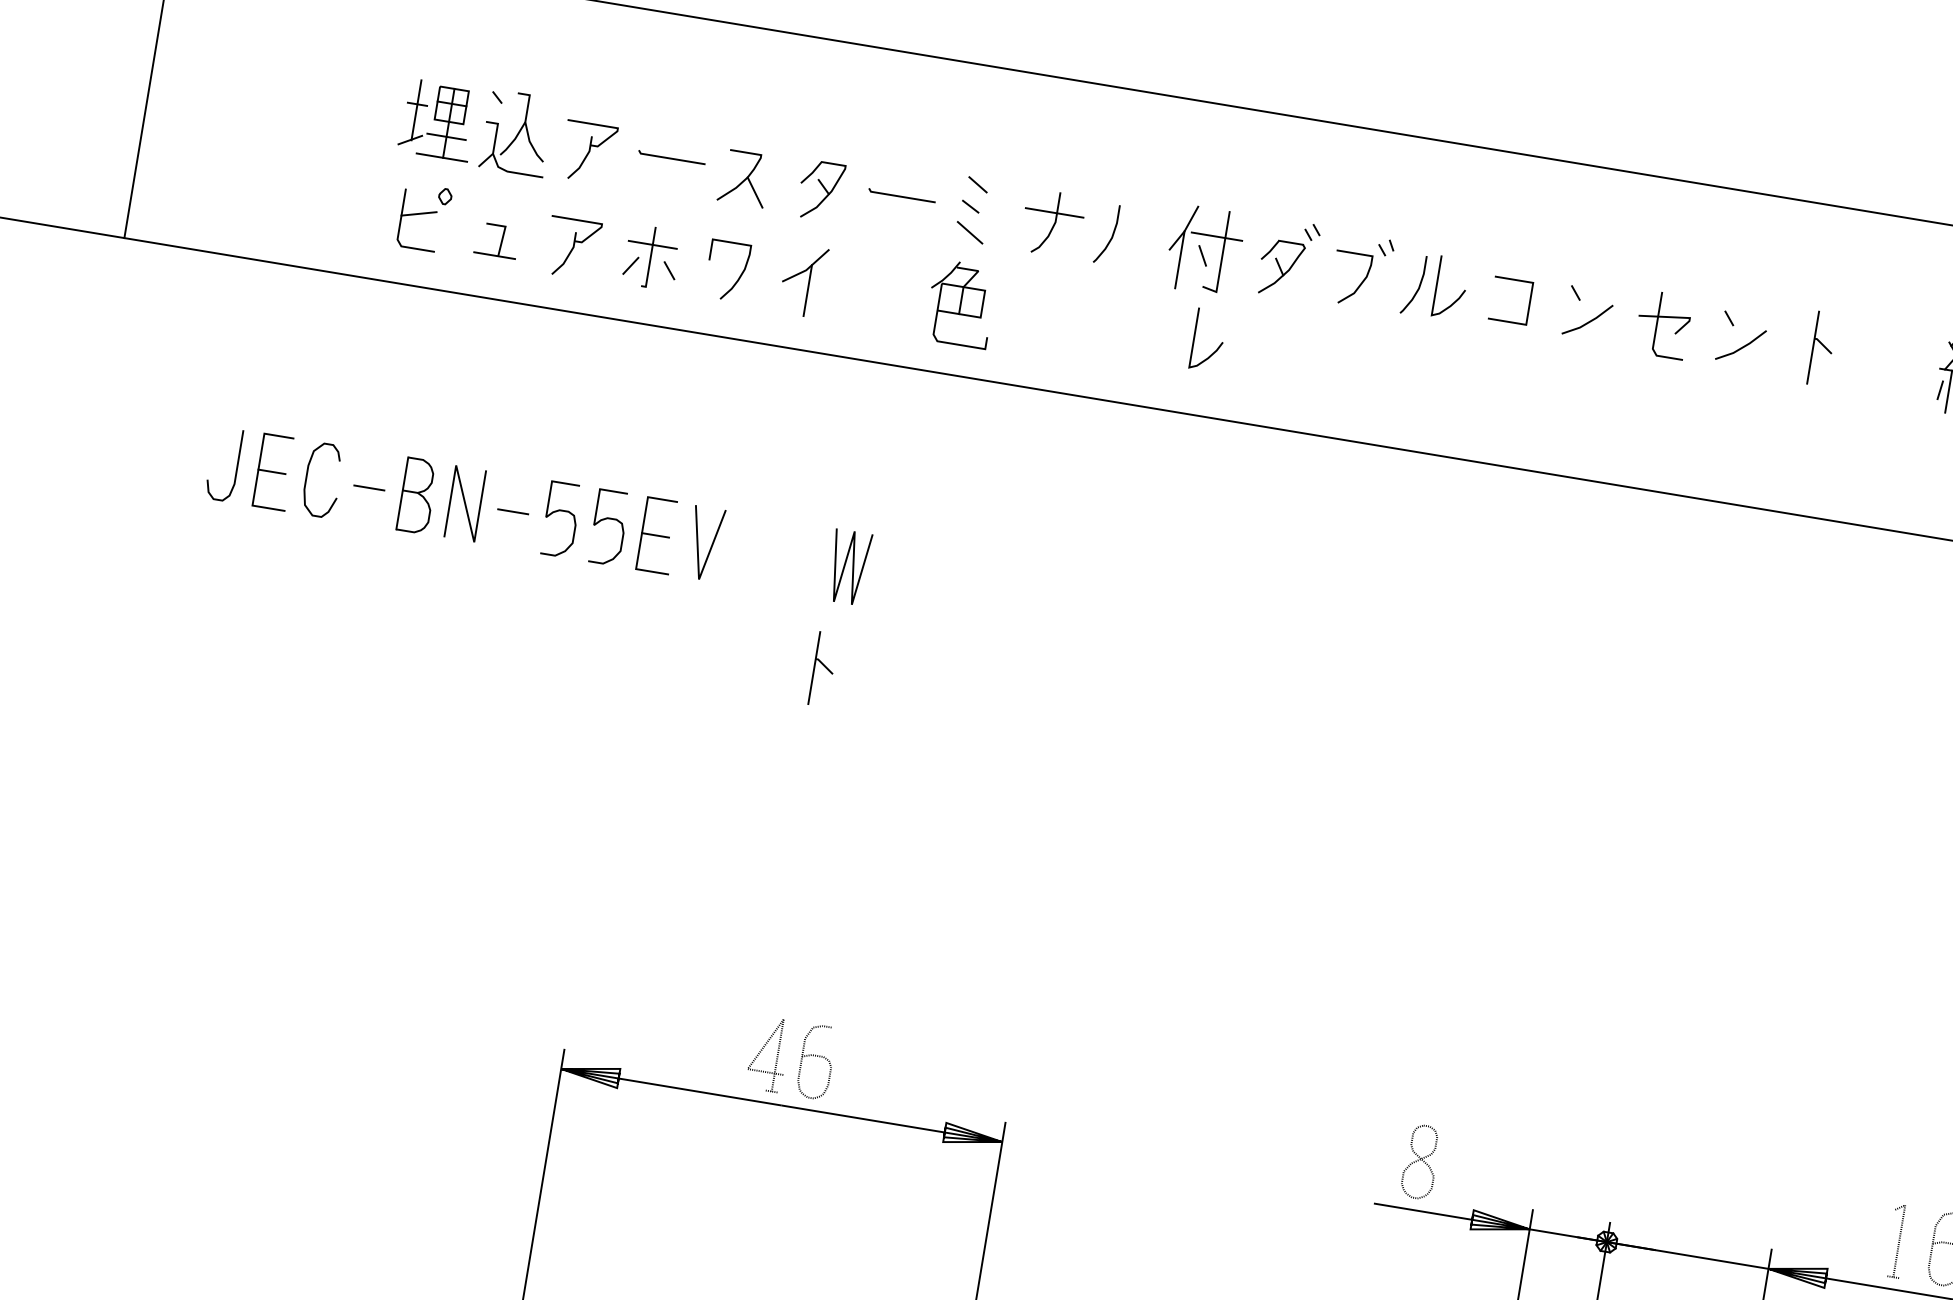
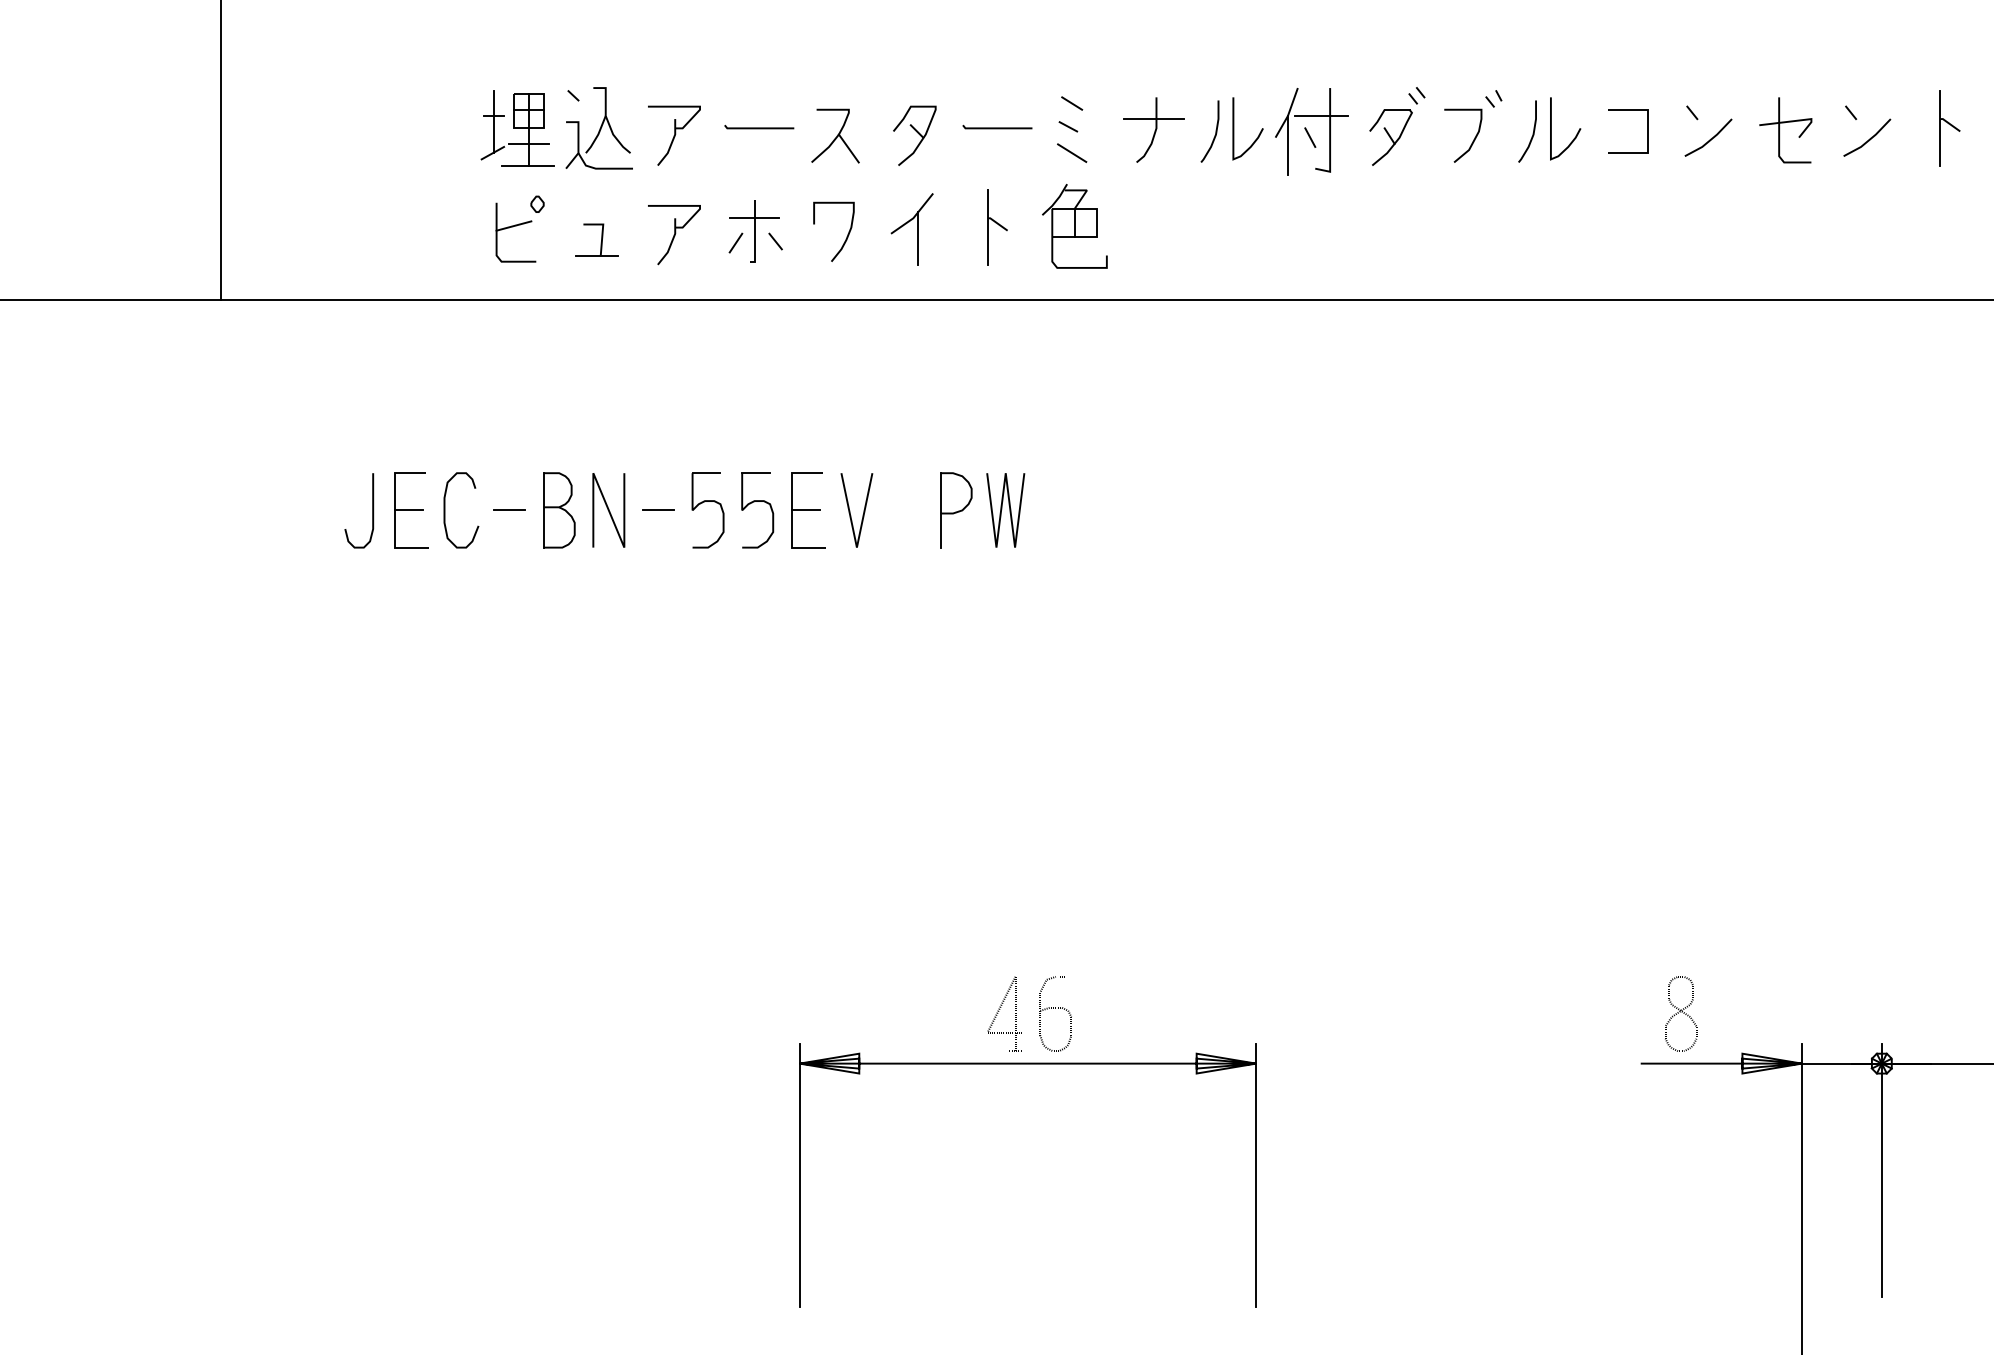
curve: (1217, 347) -> (1258, 134), moved
part: (801, 559) -> (956, 510), added
part: (823, 669) -> (997, 227), moved

